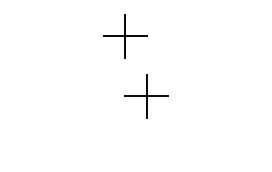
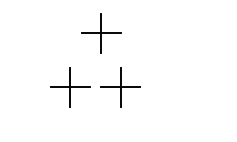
part: (90, 96) -> (69, 87), added

